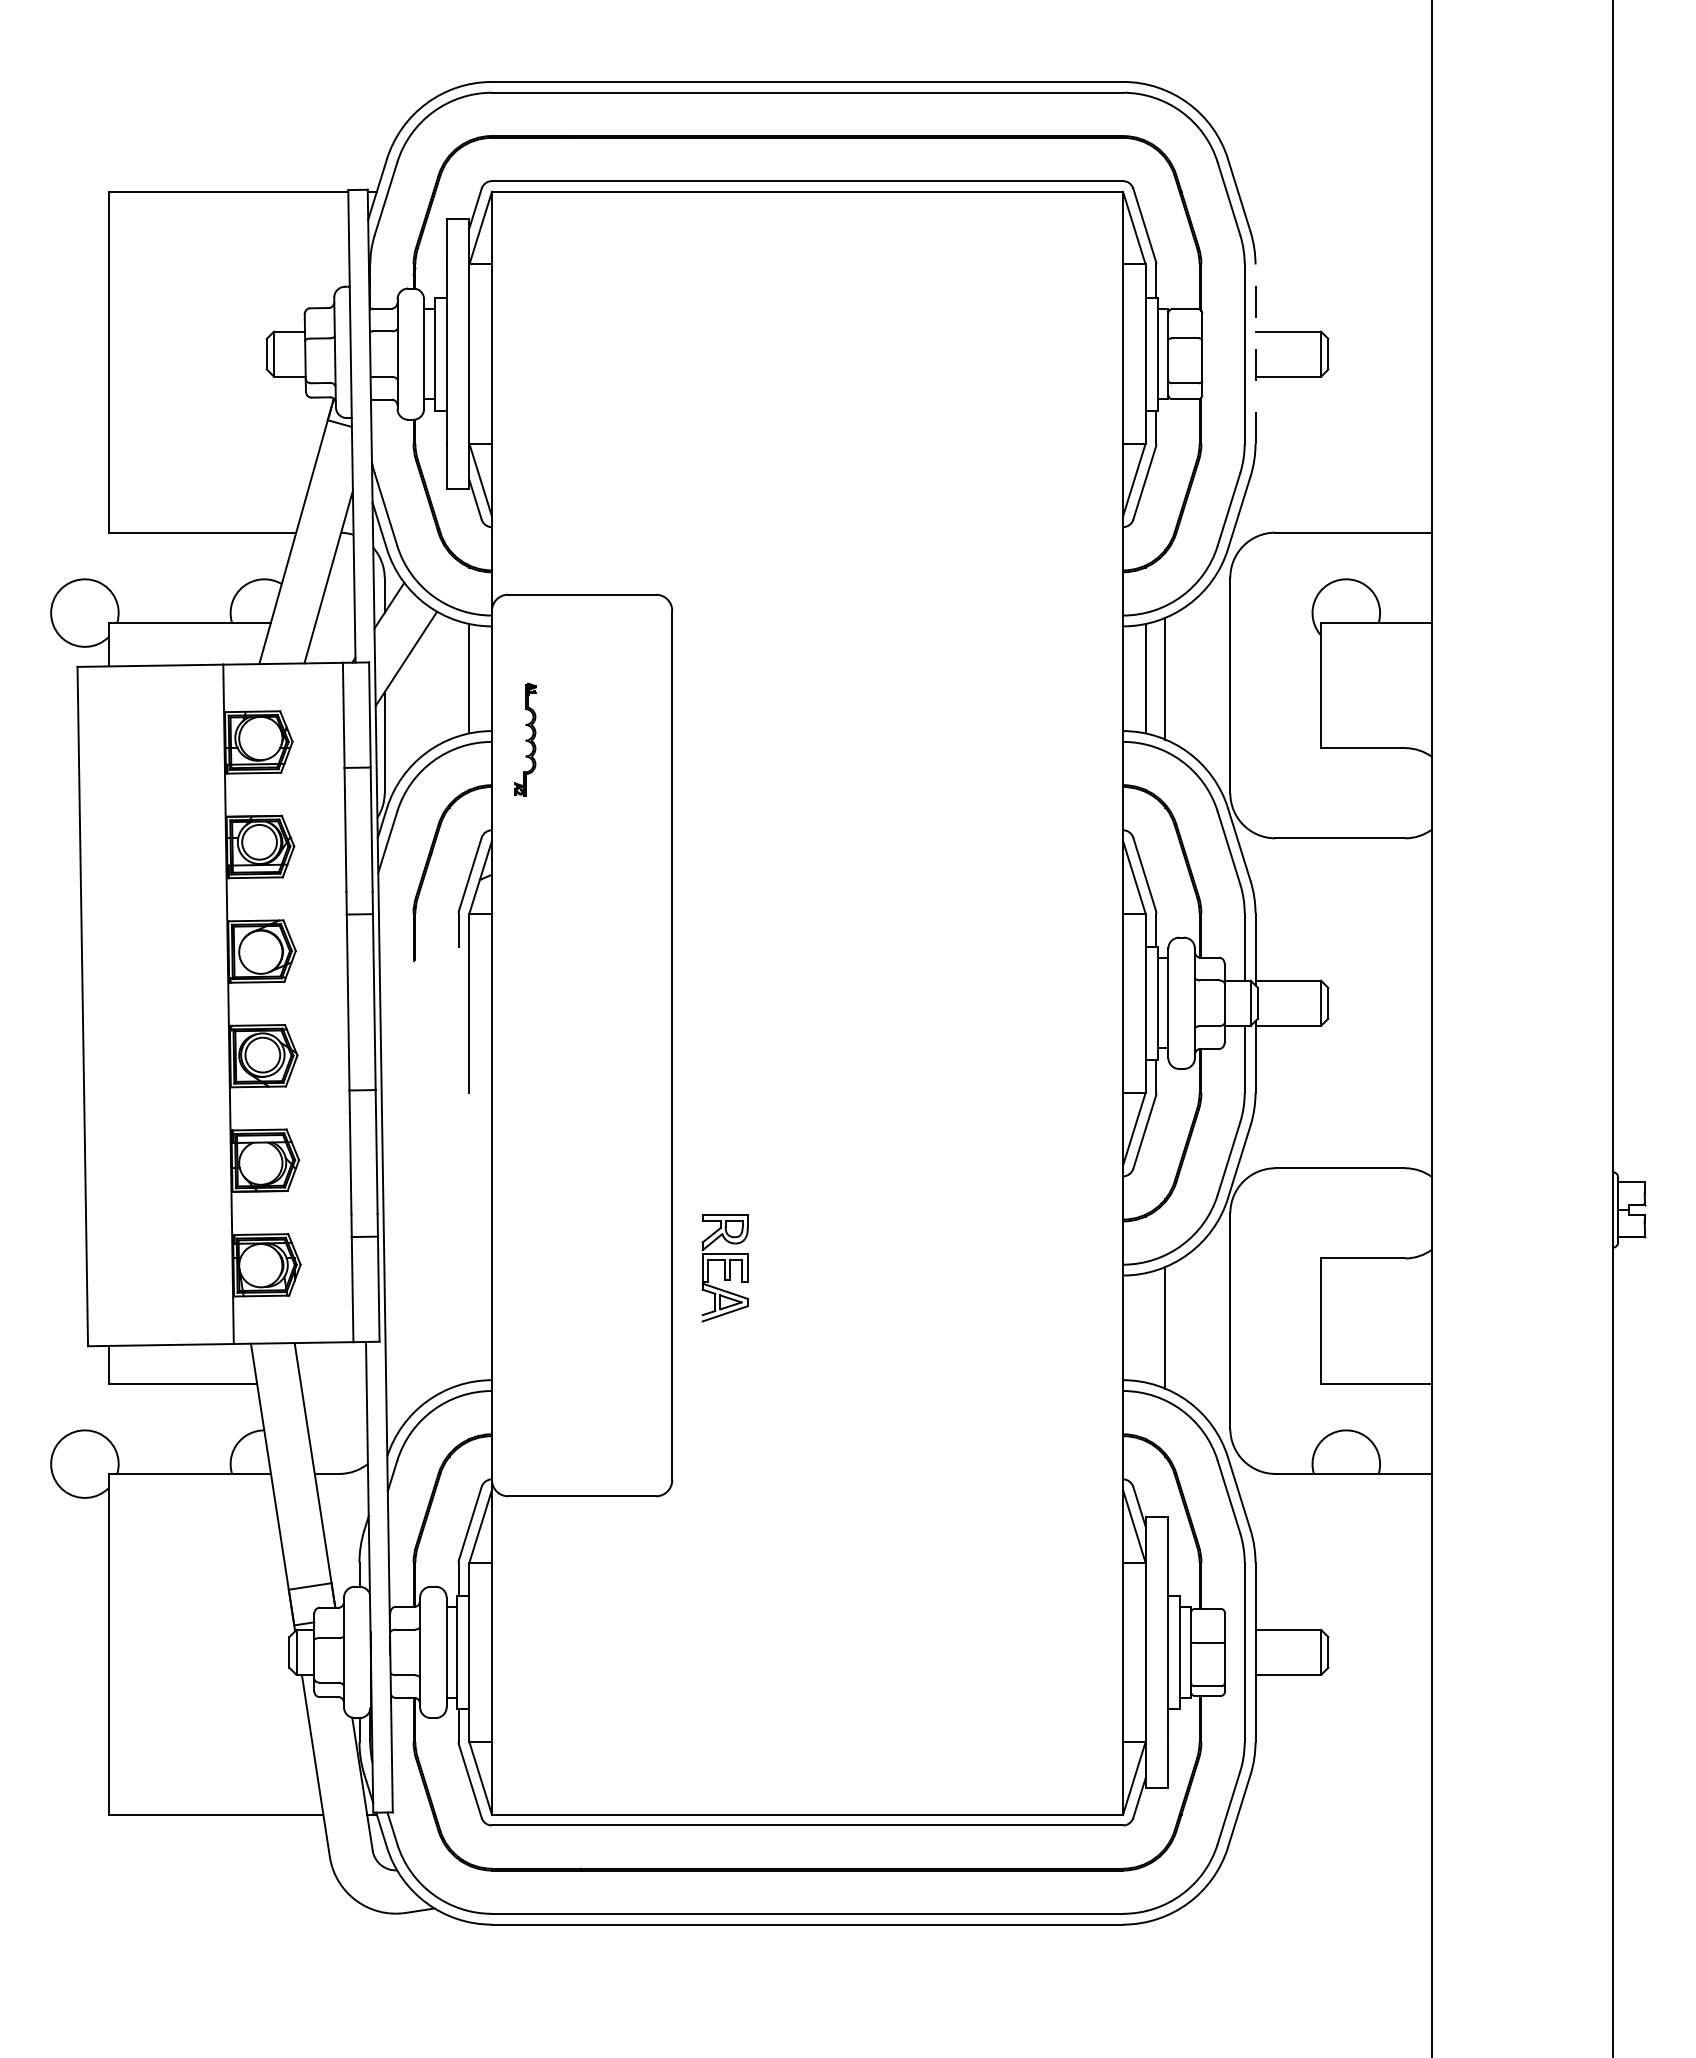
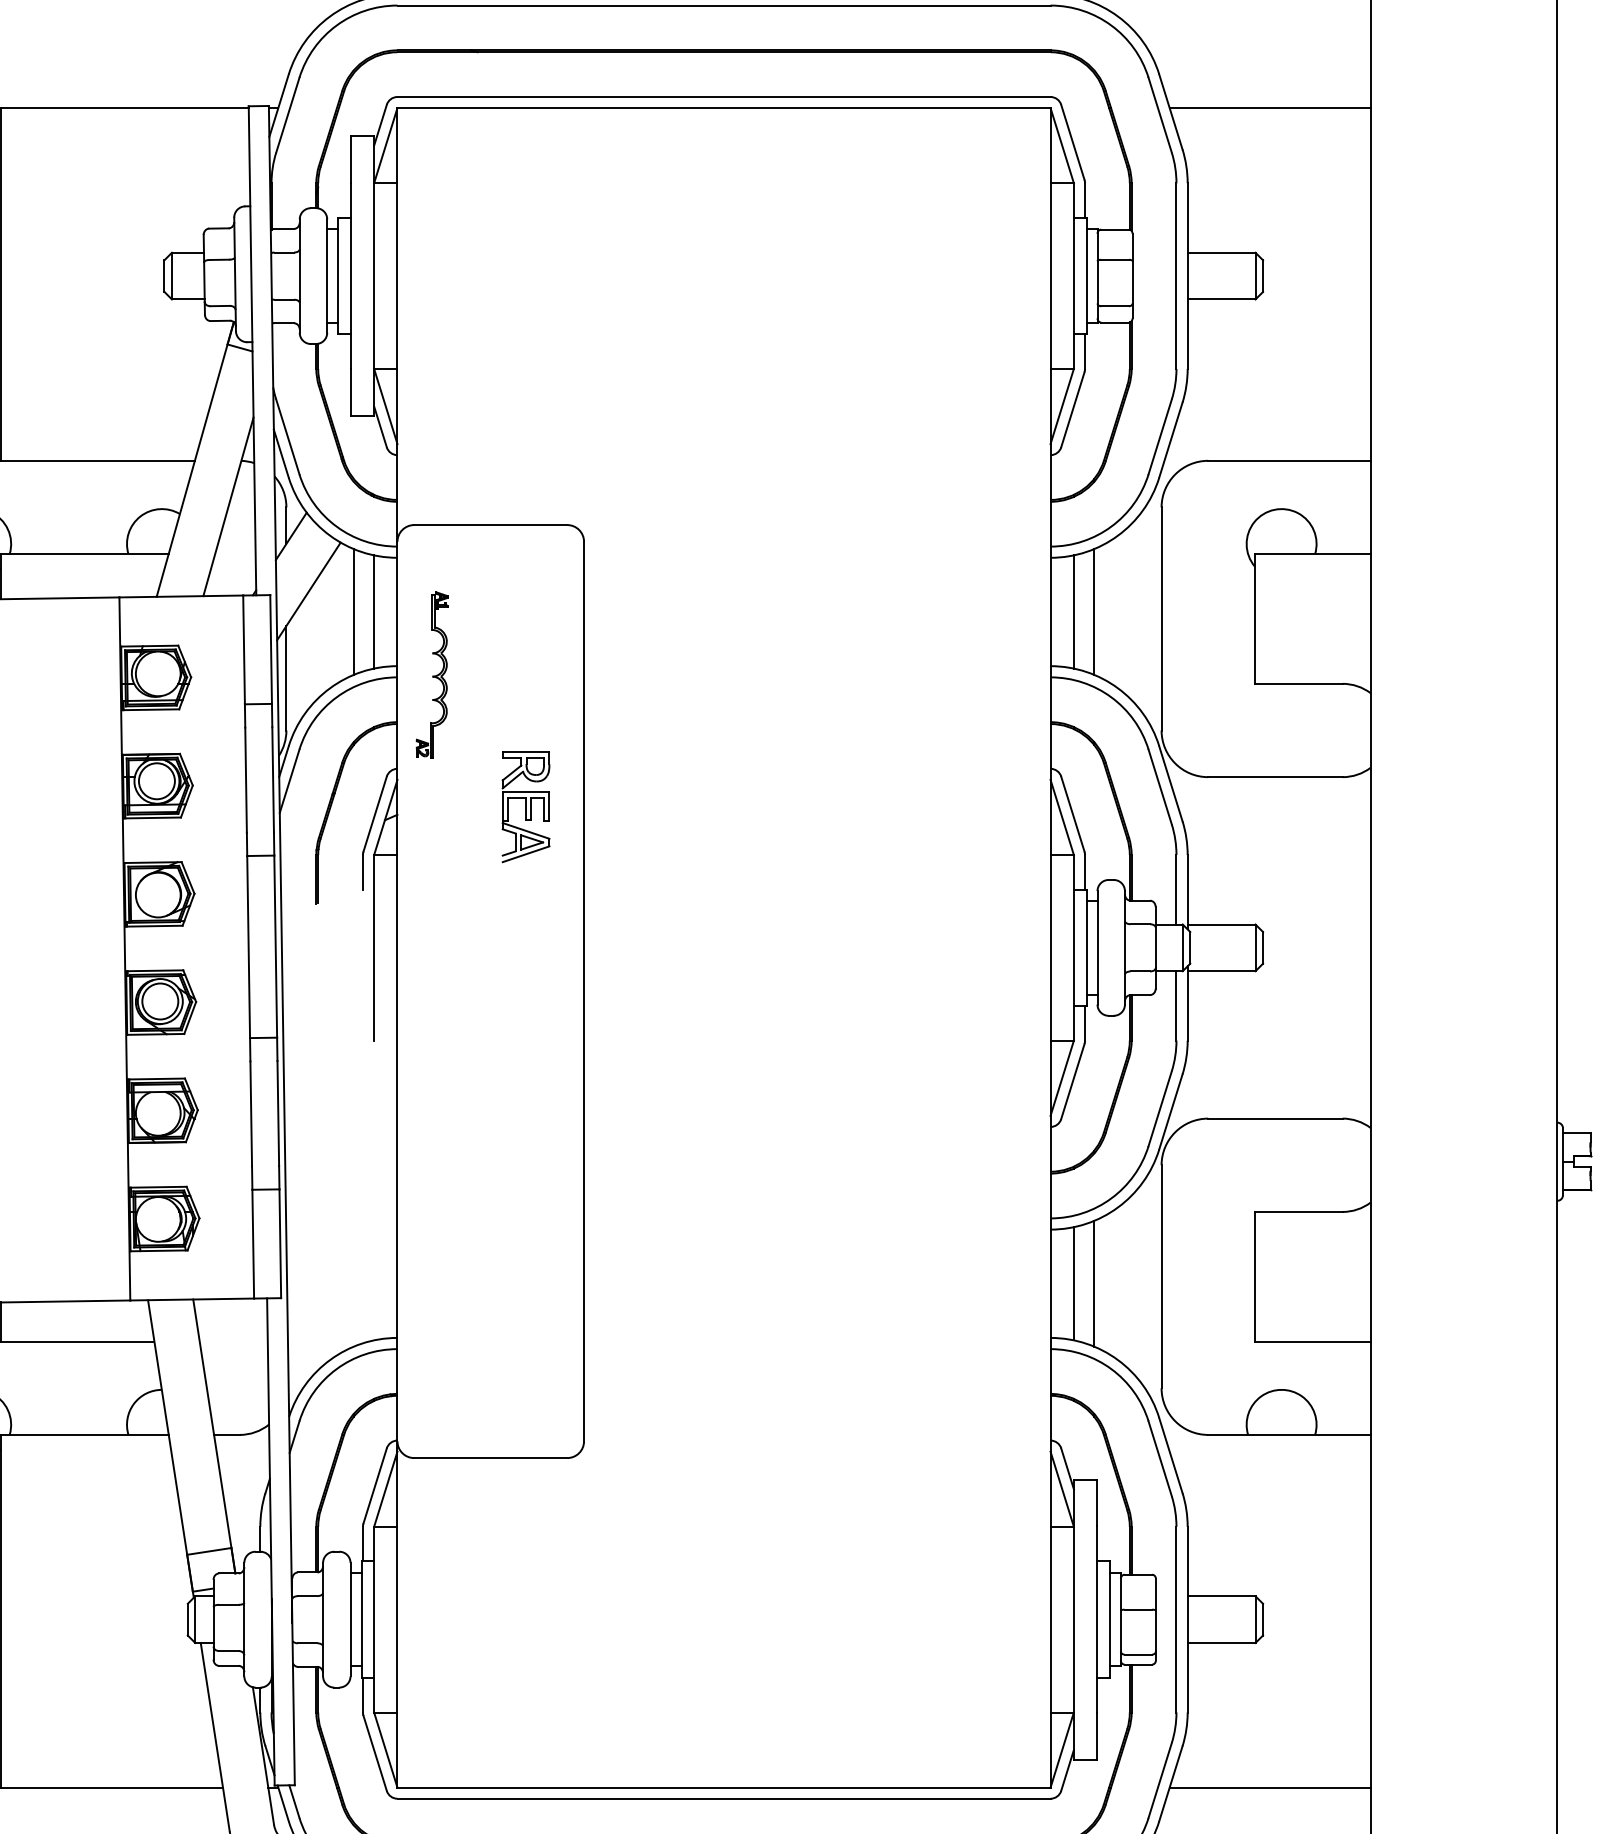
line: (1335, 191) -> (1270, 107), added
line: (1255, 354) -> (1187, 276), dashed -> solid
line: (449, 678) -> (353, 611), added
part: (525, 739) -> (432, 674), size x1.43
part: (724, 1268) -> (525, 807), moved
line: (1145, 1327) -> (1073, 1283), added
line: (1335, 1814) -> (1270, 1787), added

